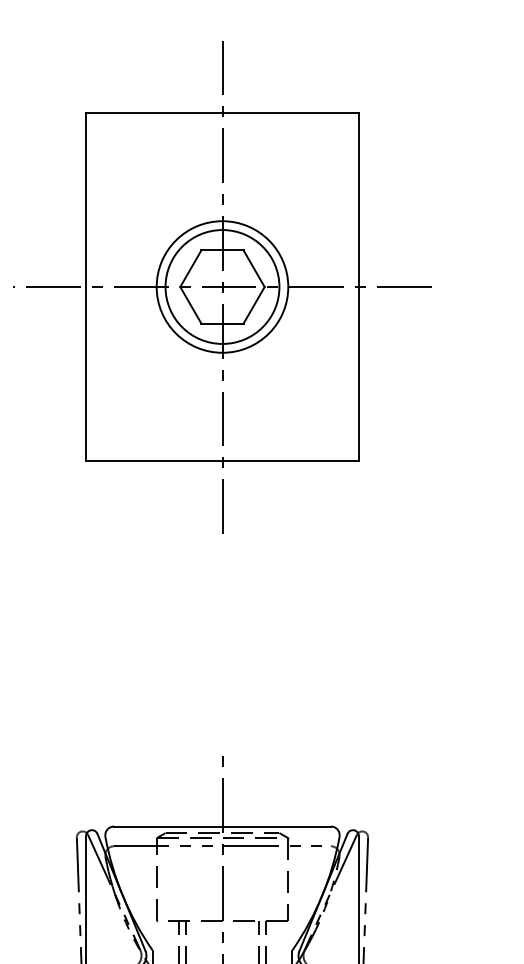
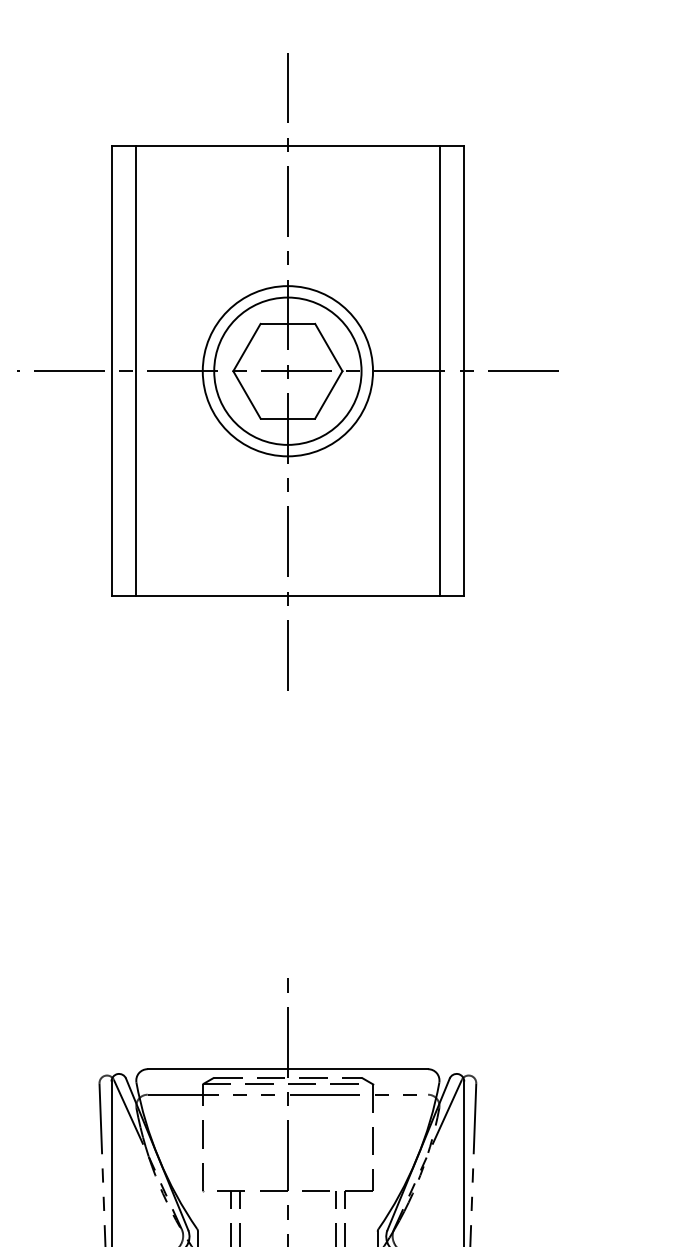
line: (105, 287) -> (136, 371), added
line: (339, 287) -> (439, 371), added

